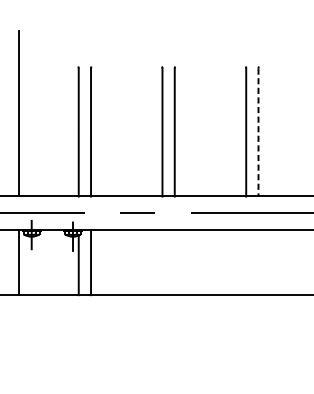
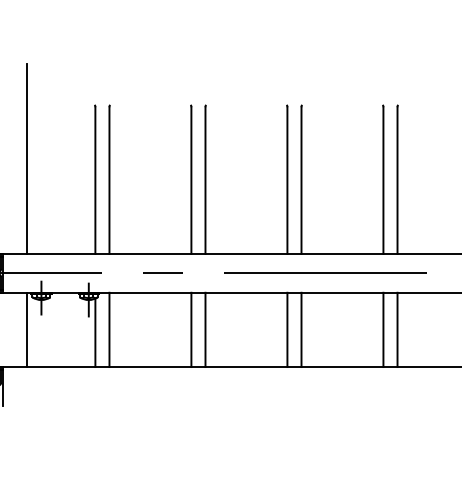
line: (258, 133) -> (301, 181), dashed -> solid
line: (162, 262) -> (191, 329), added
line: (174, 262) -> (205, 329), added
line: (246, 262) -> (287, 329), added
line: (258, 262) -> (301, 329), added

